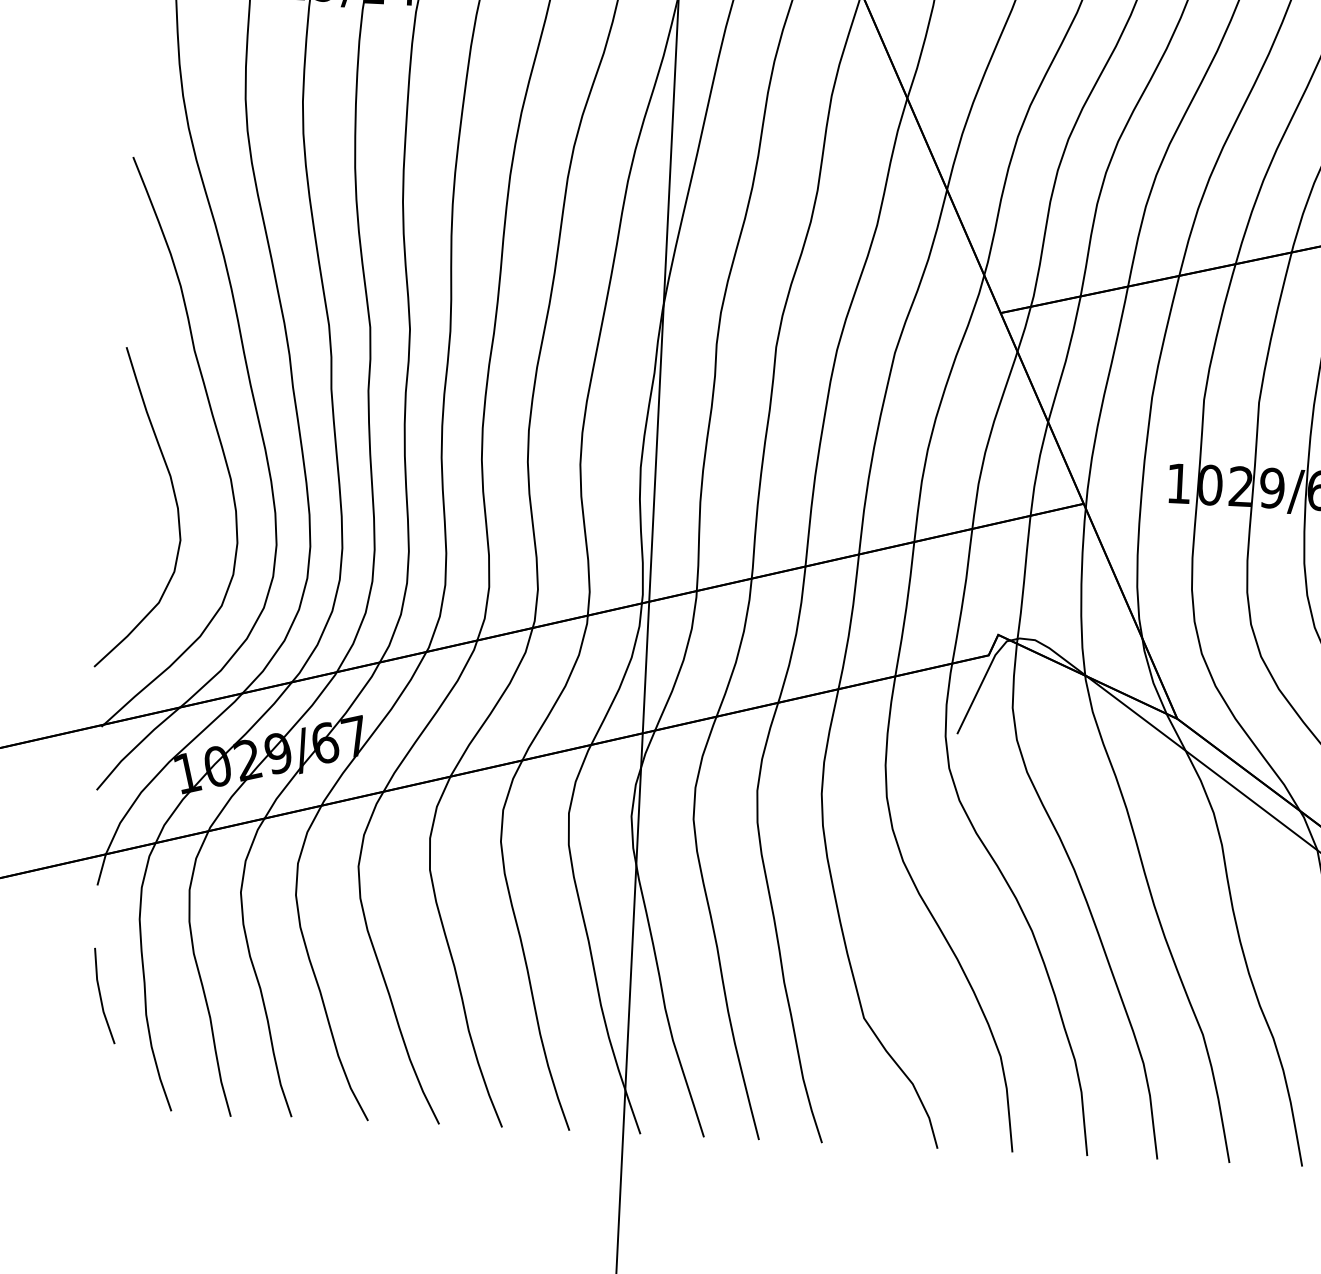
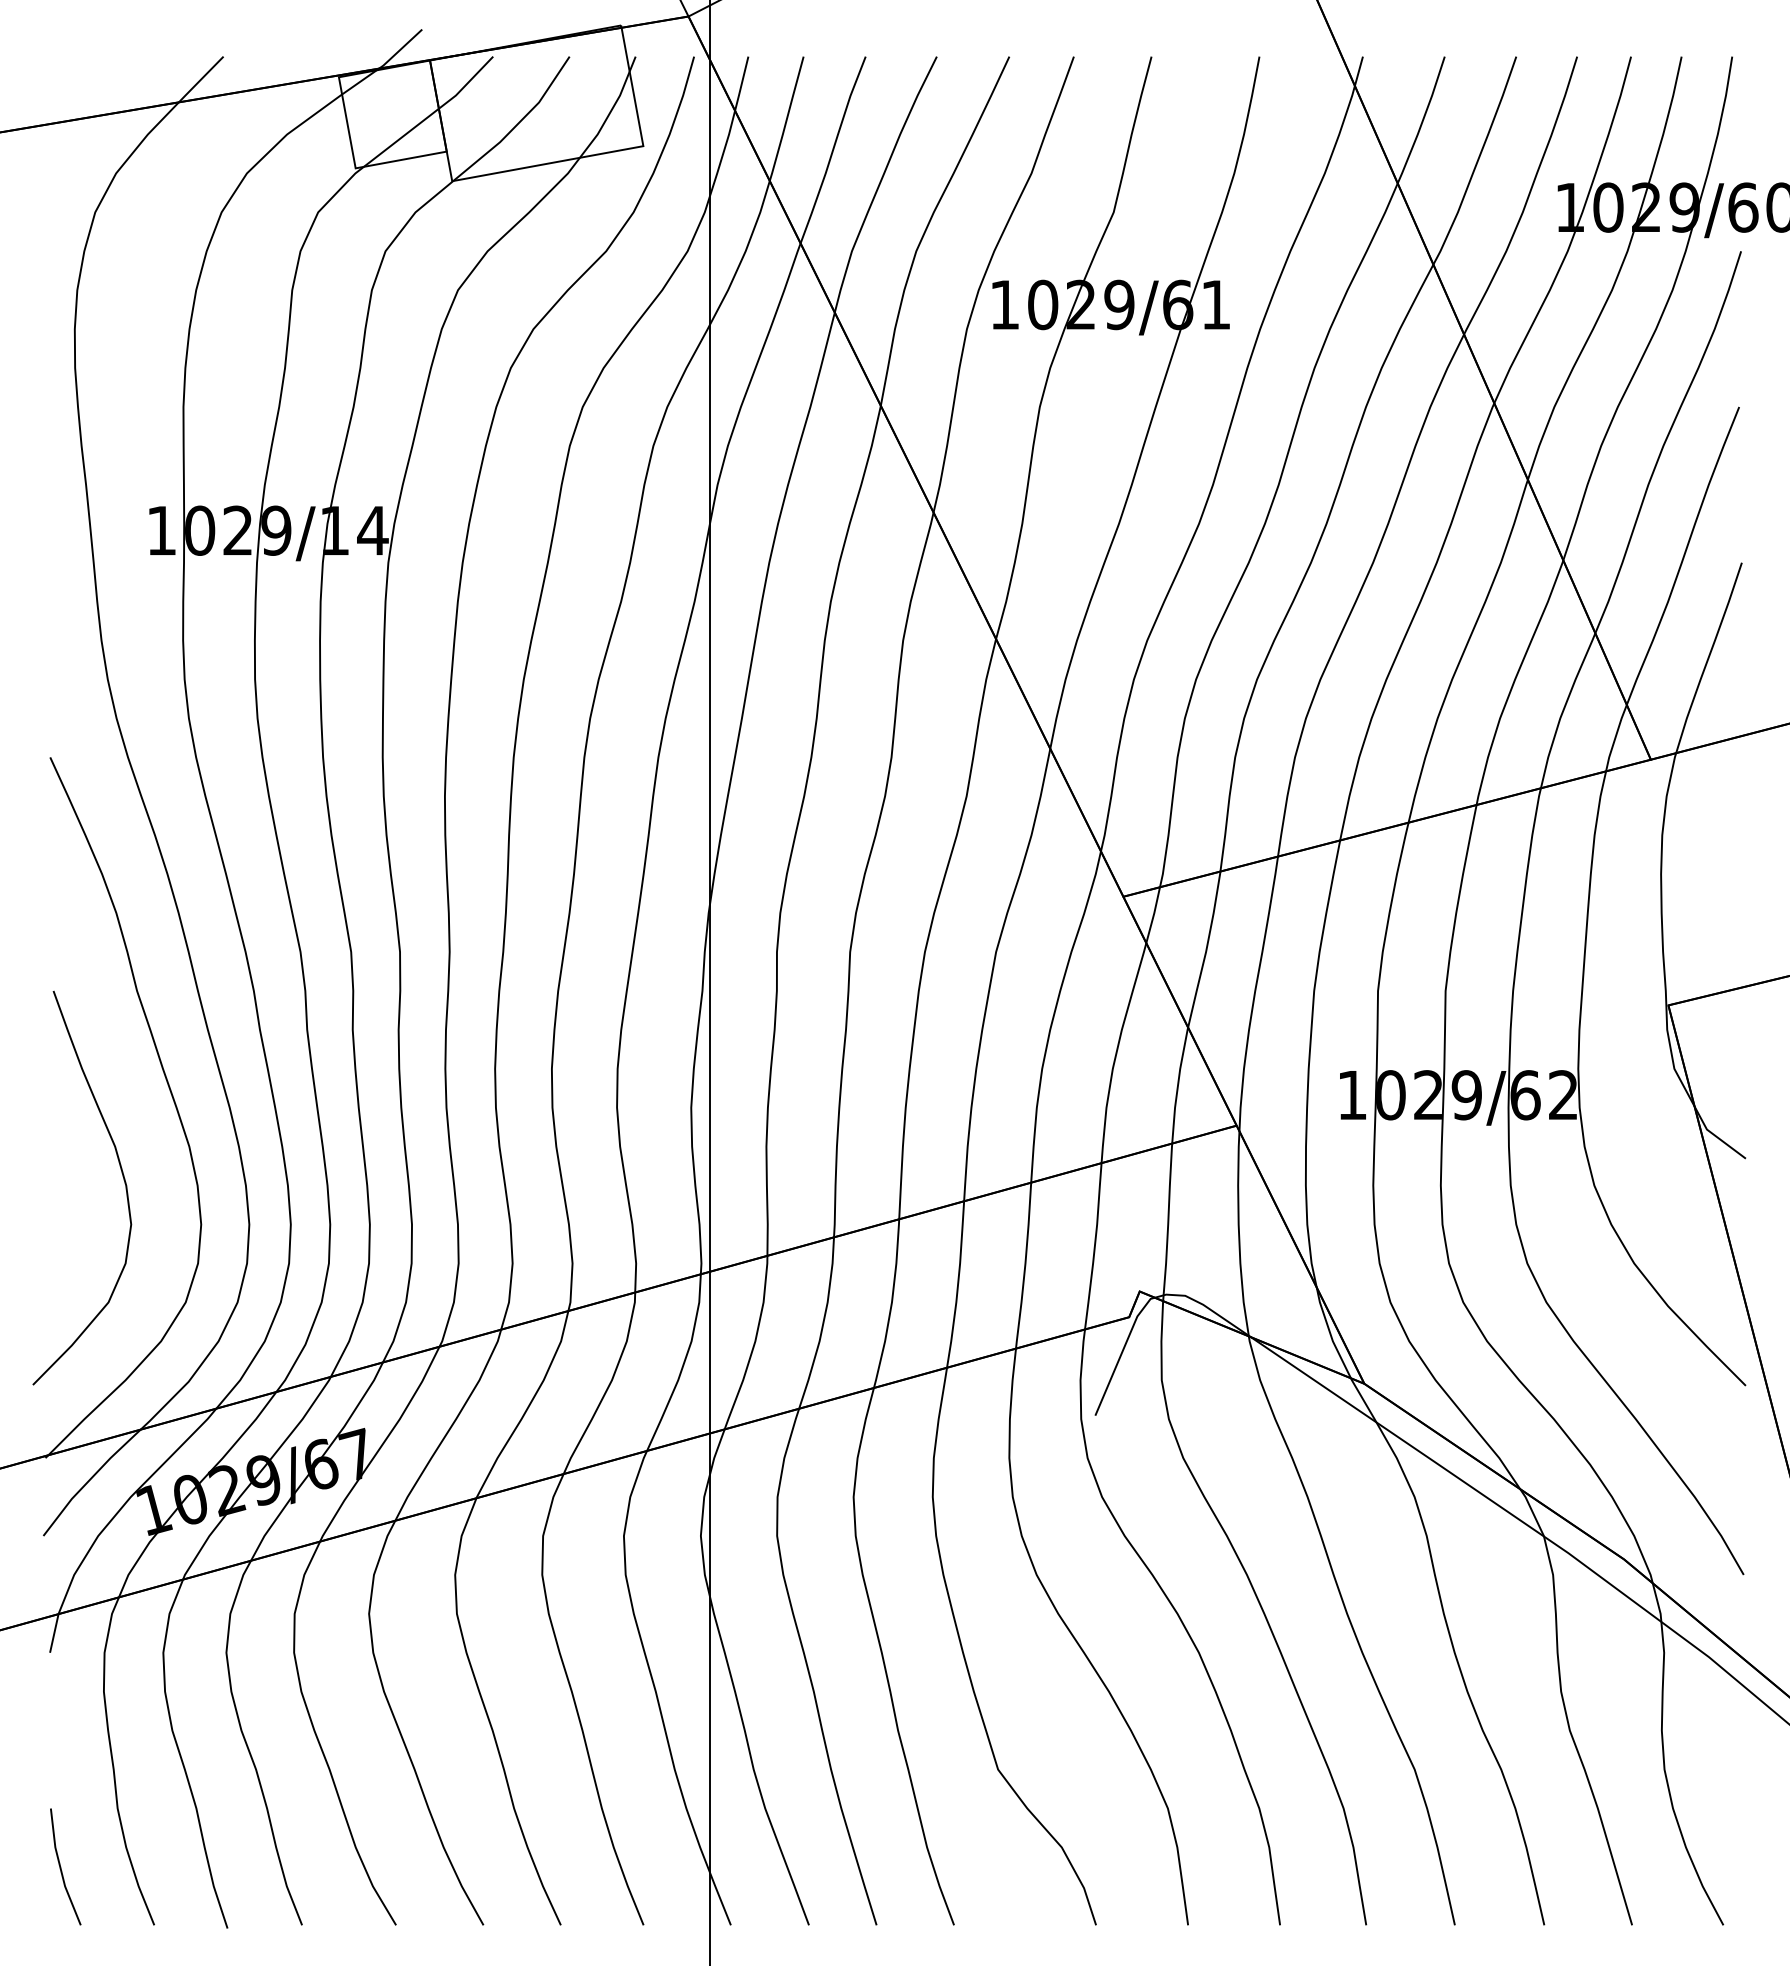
line: (101, 996) -> (61, 1867), moved

